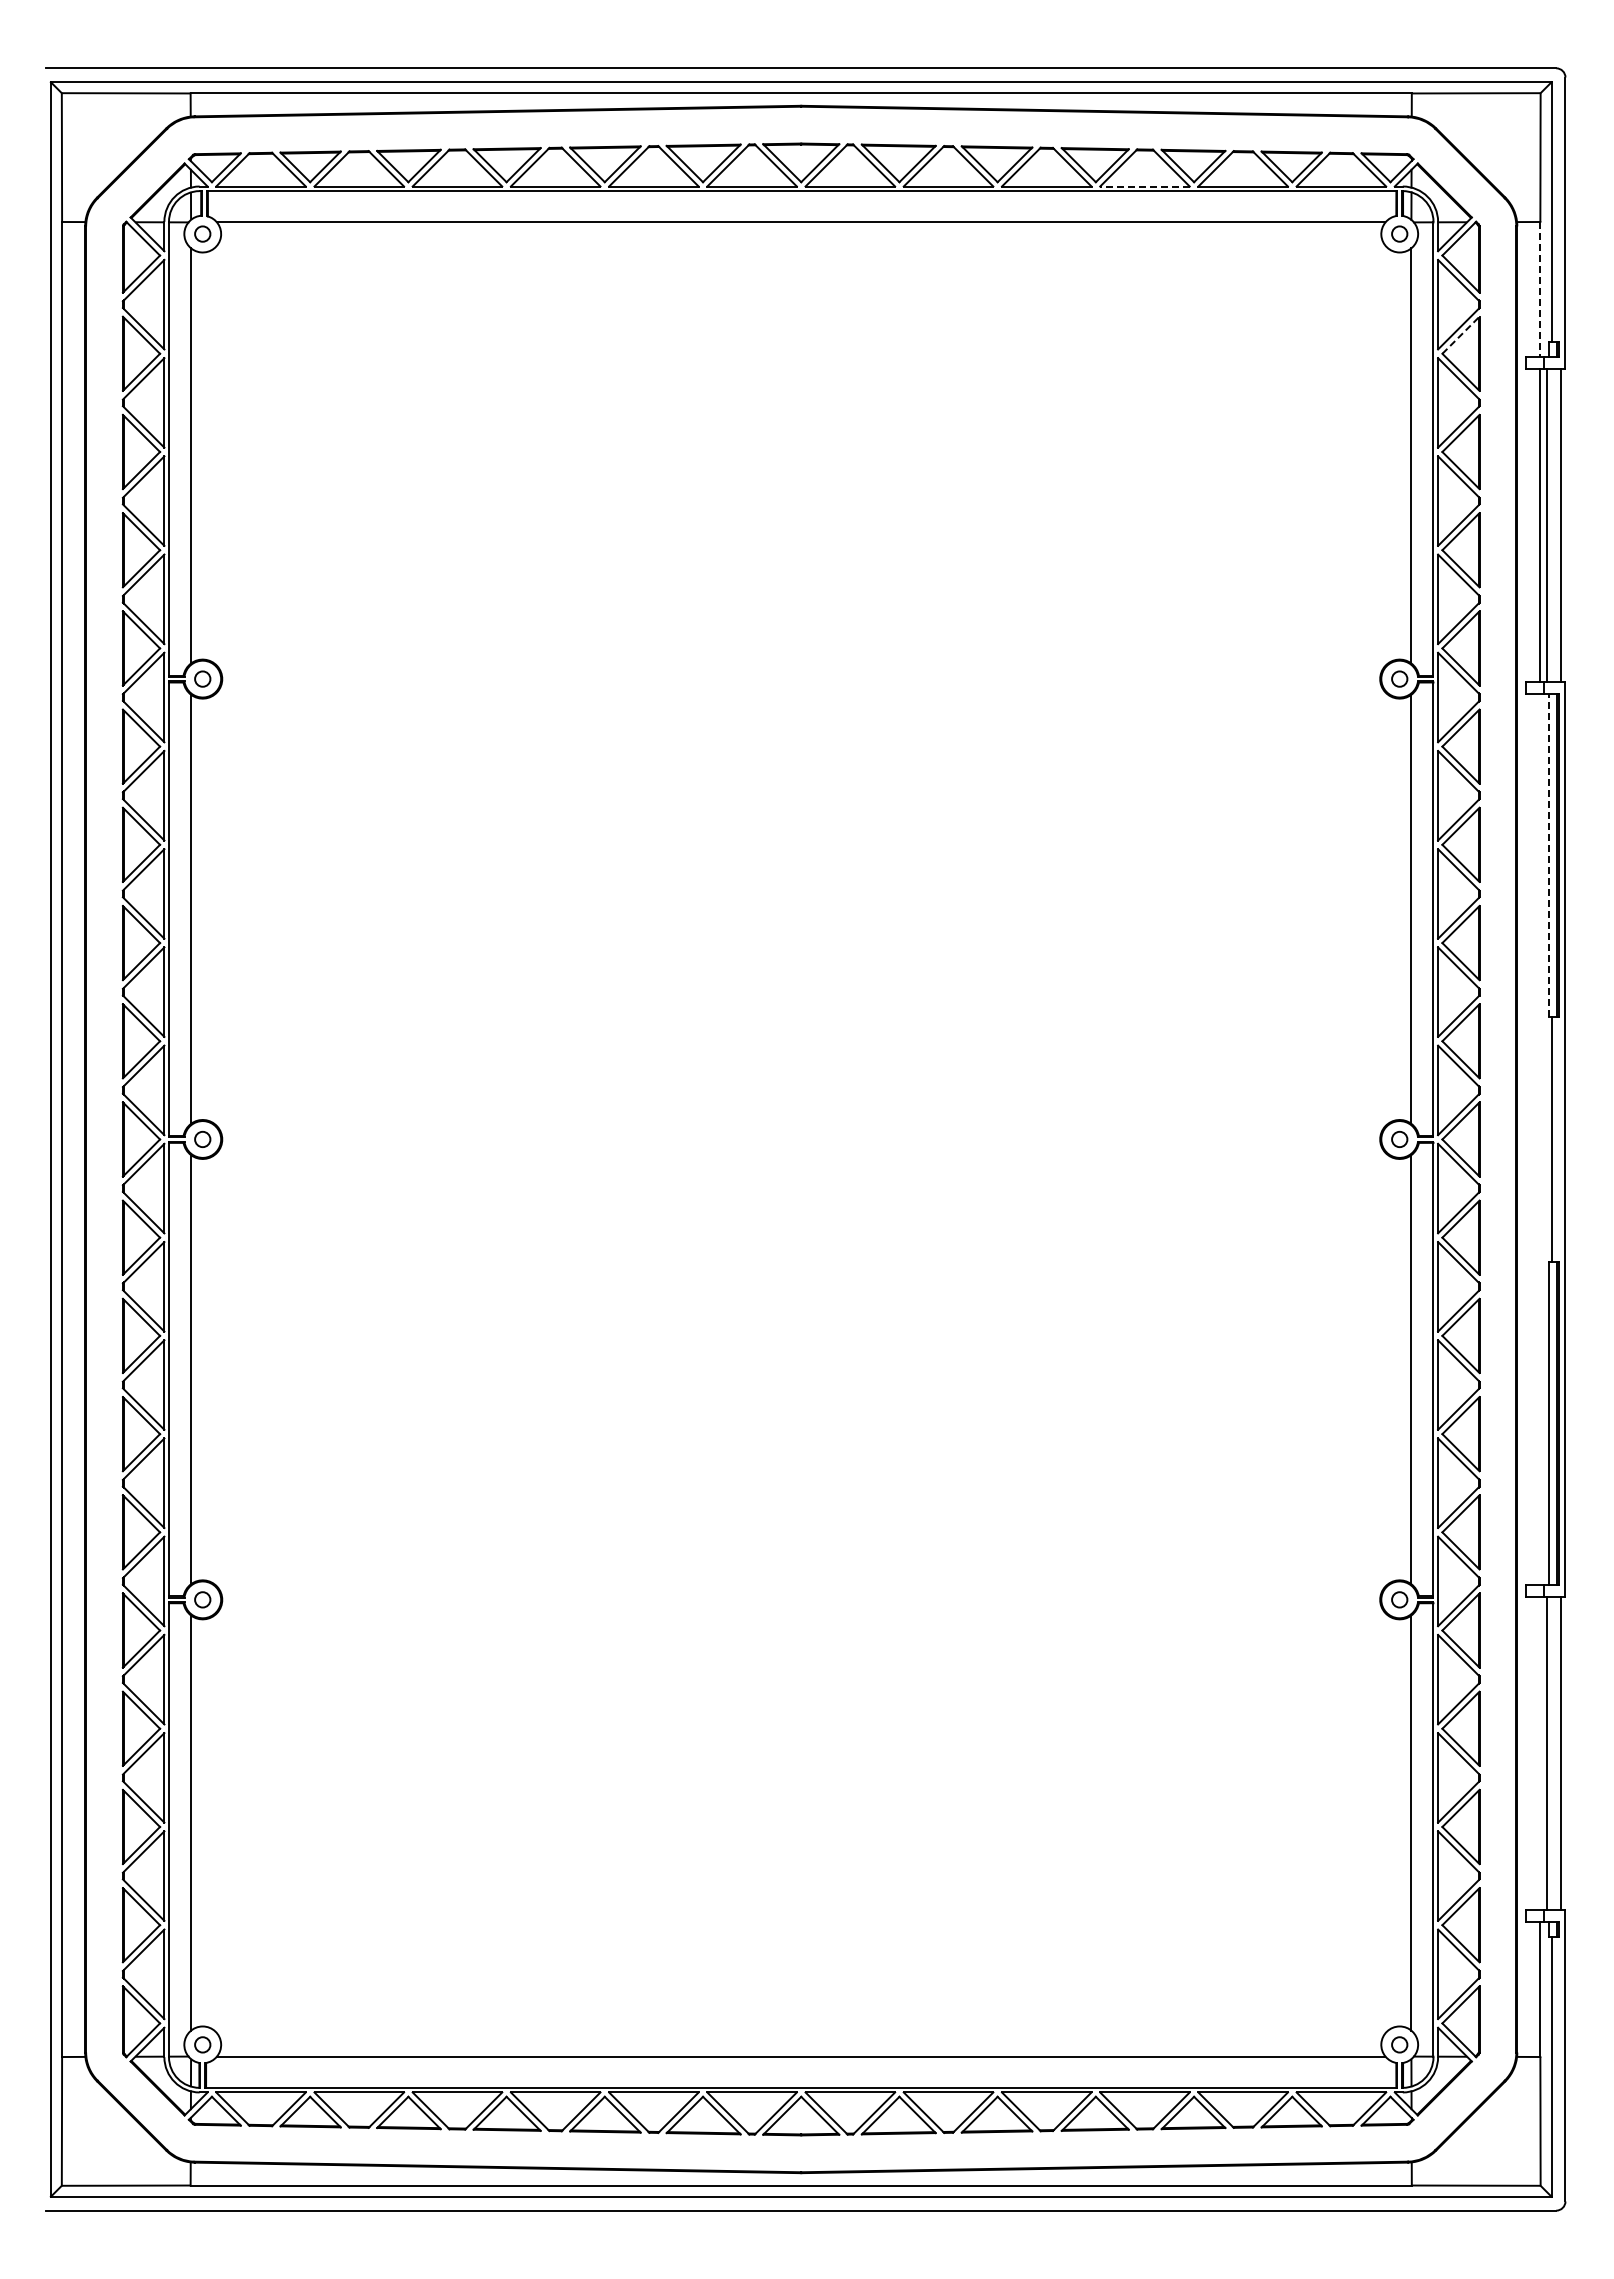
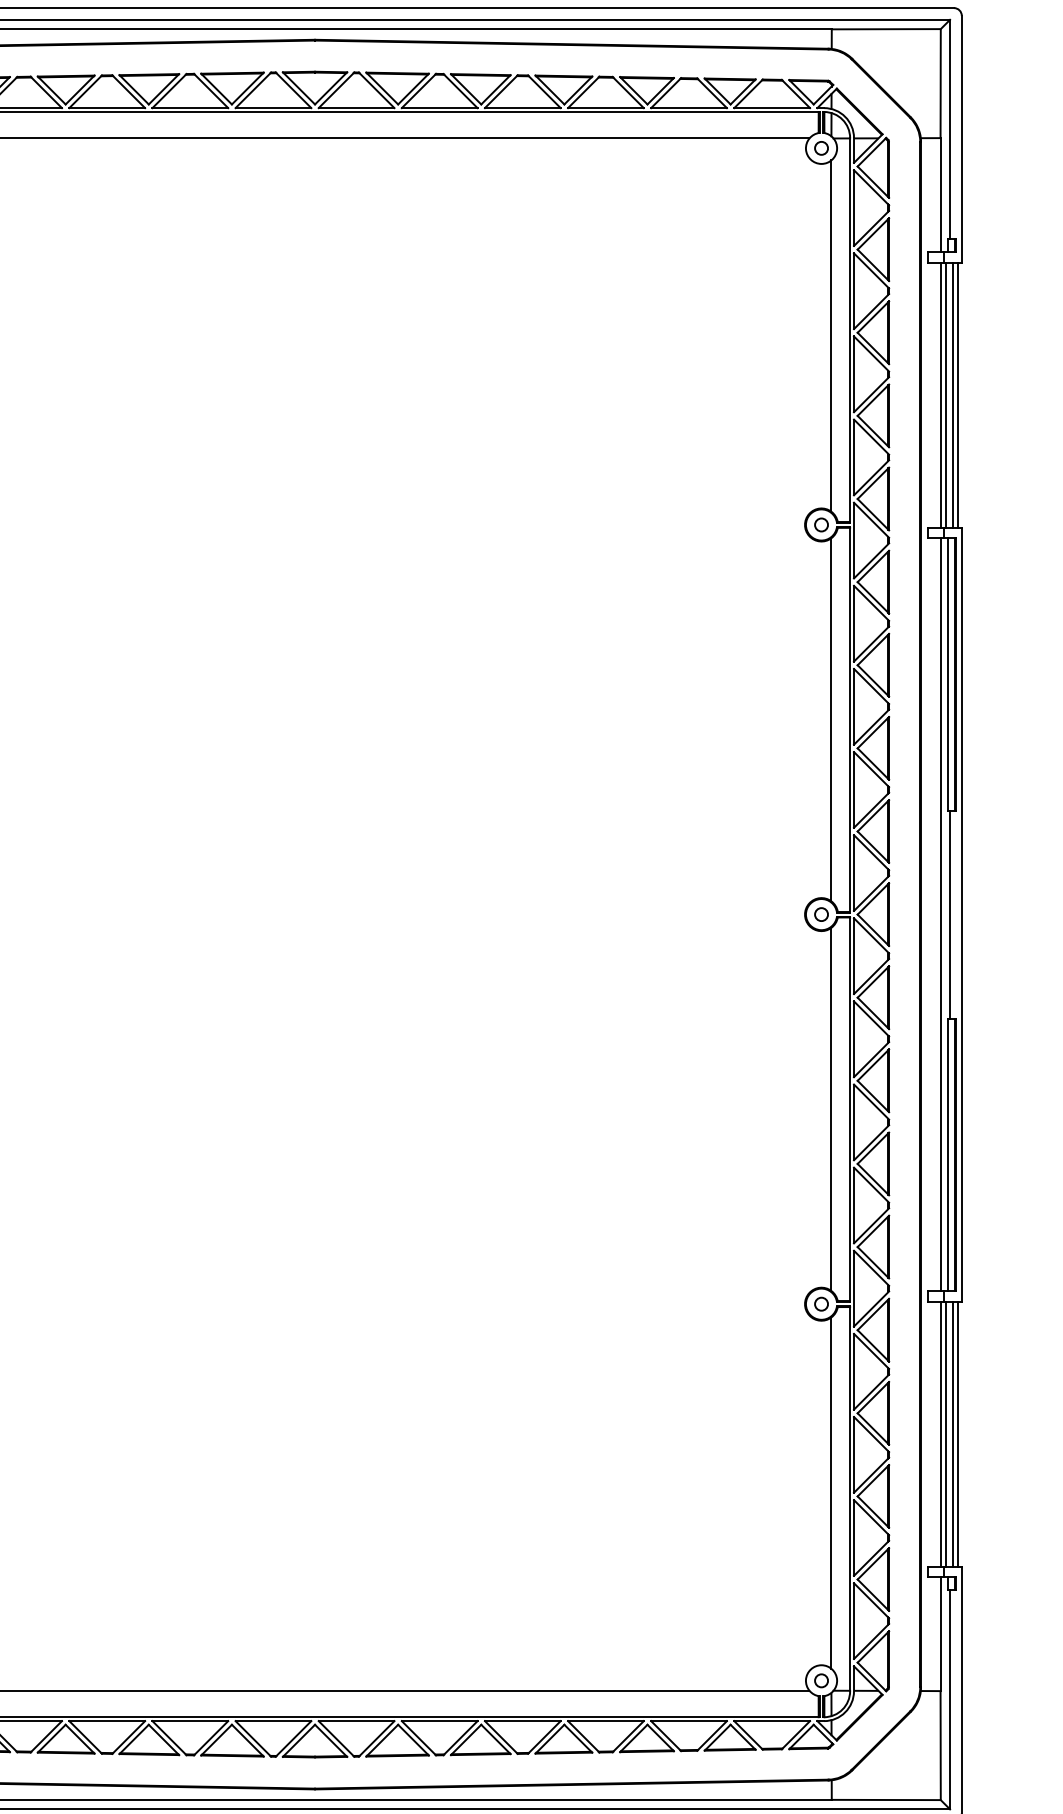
line: (1144, 186) -> (605, 108), dashed -> solid
line: (1540, 289) -> (940, 195), dashed -> solid
line: (1461, 334) -> (873, 233), dashed -> solid
line: (1554, 525) -> (952, 394), added
line: (1549, 855) -> (948, 674), dashed -> solid
line: (1540, 1139) -> (940, 914), added
line: (1540, 1752) -> (940, 1433), added
line: (1554, 1752) -> (952, 1433), added

